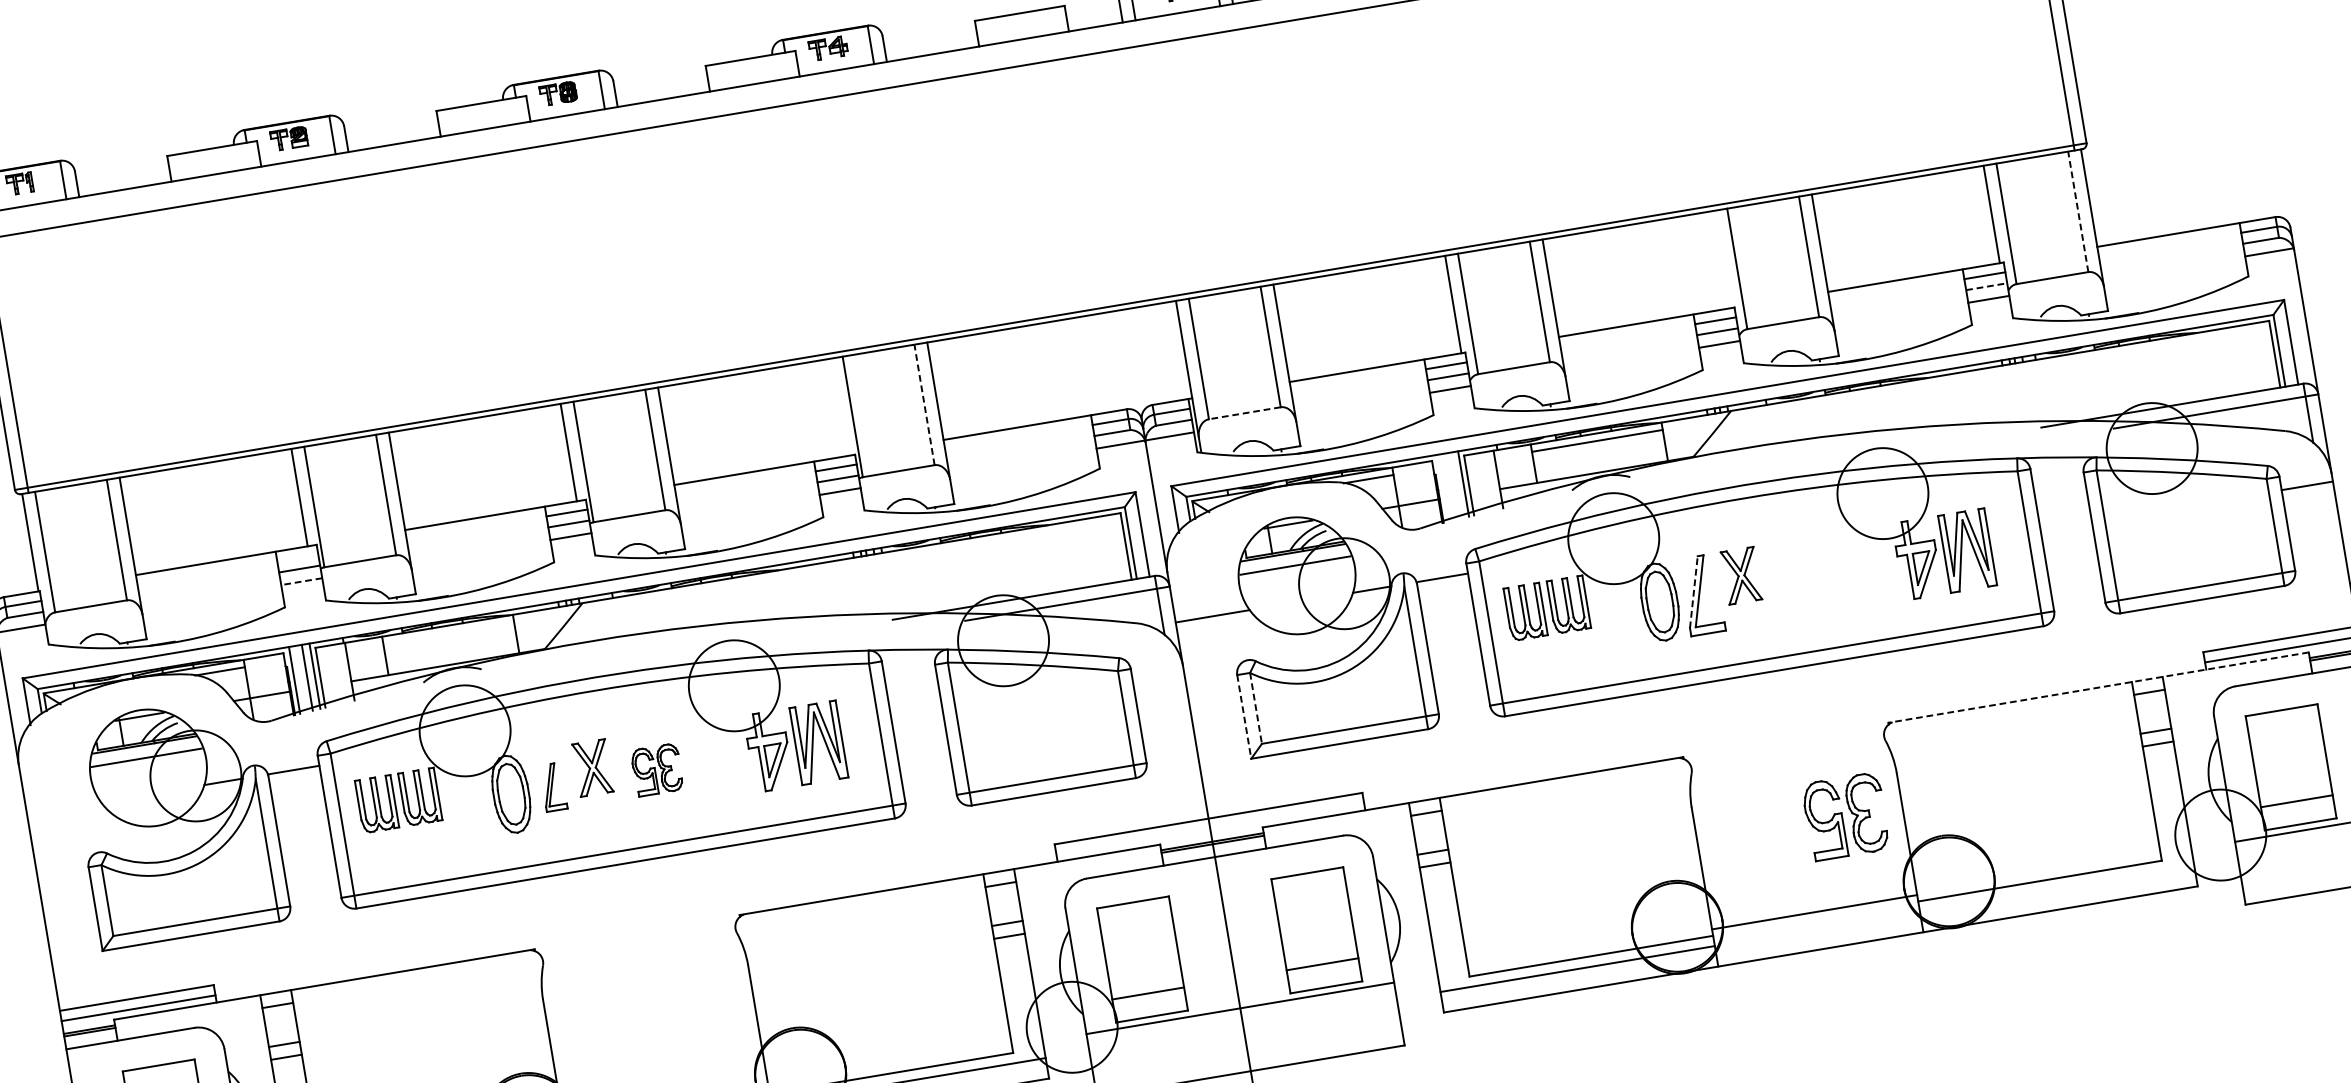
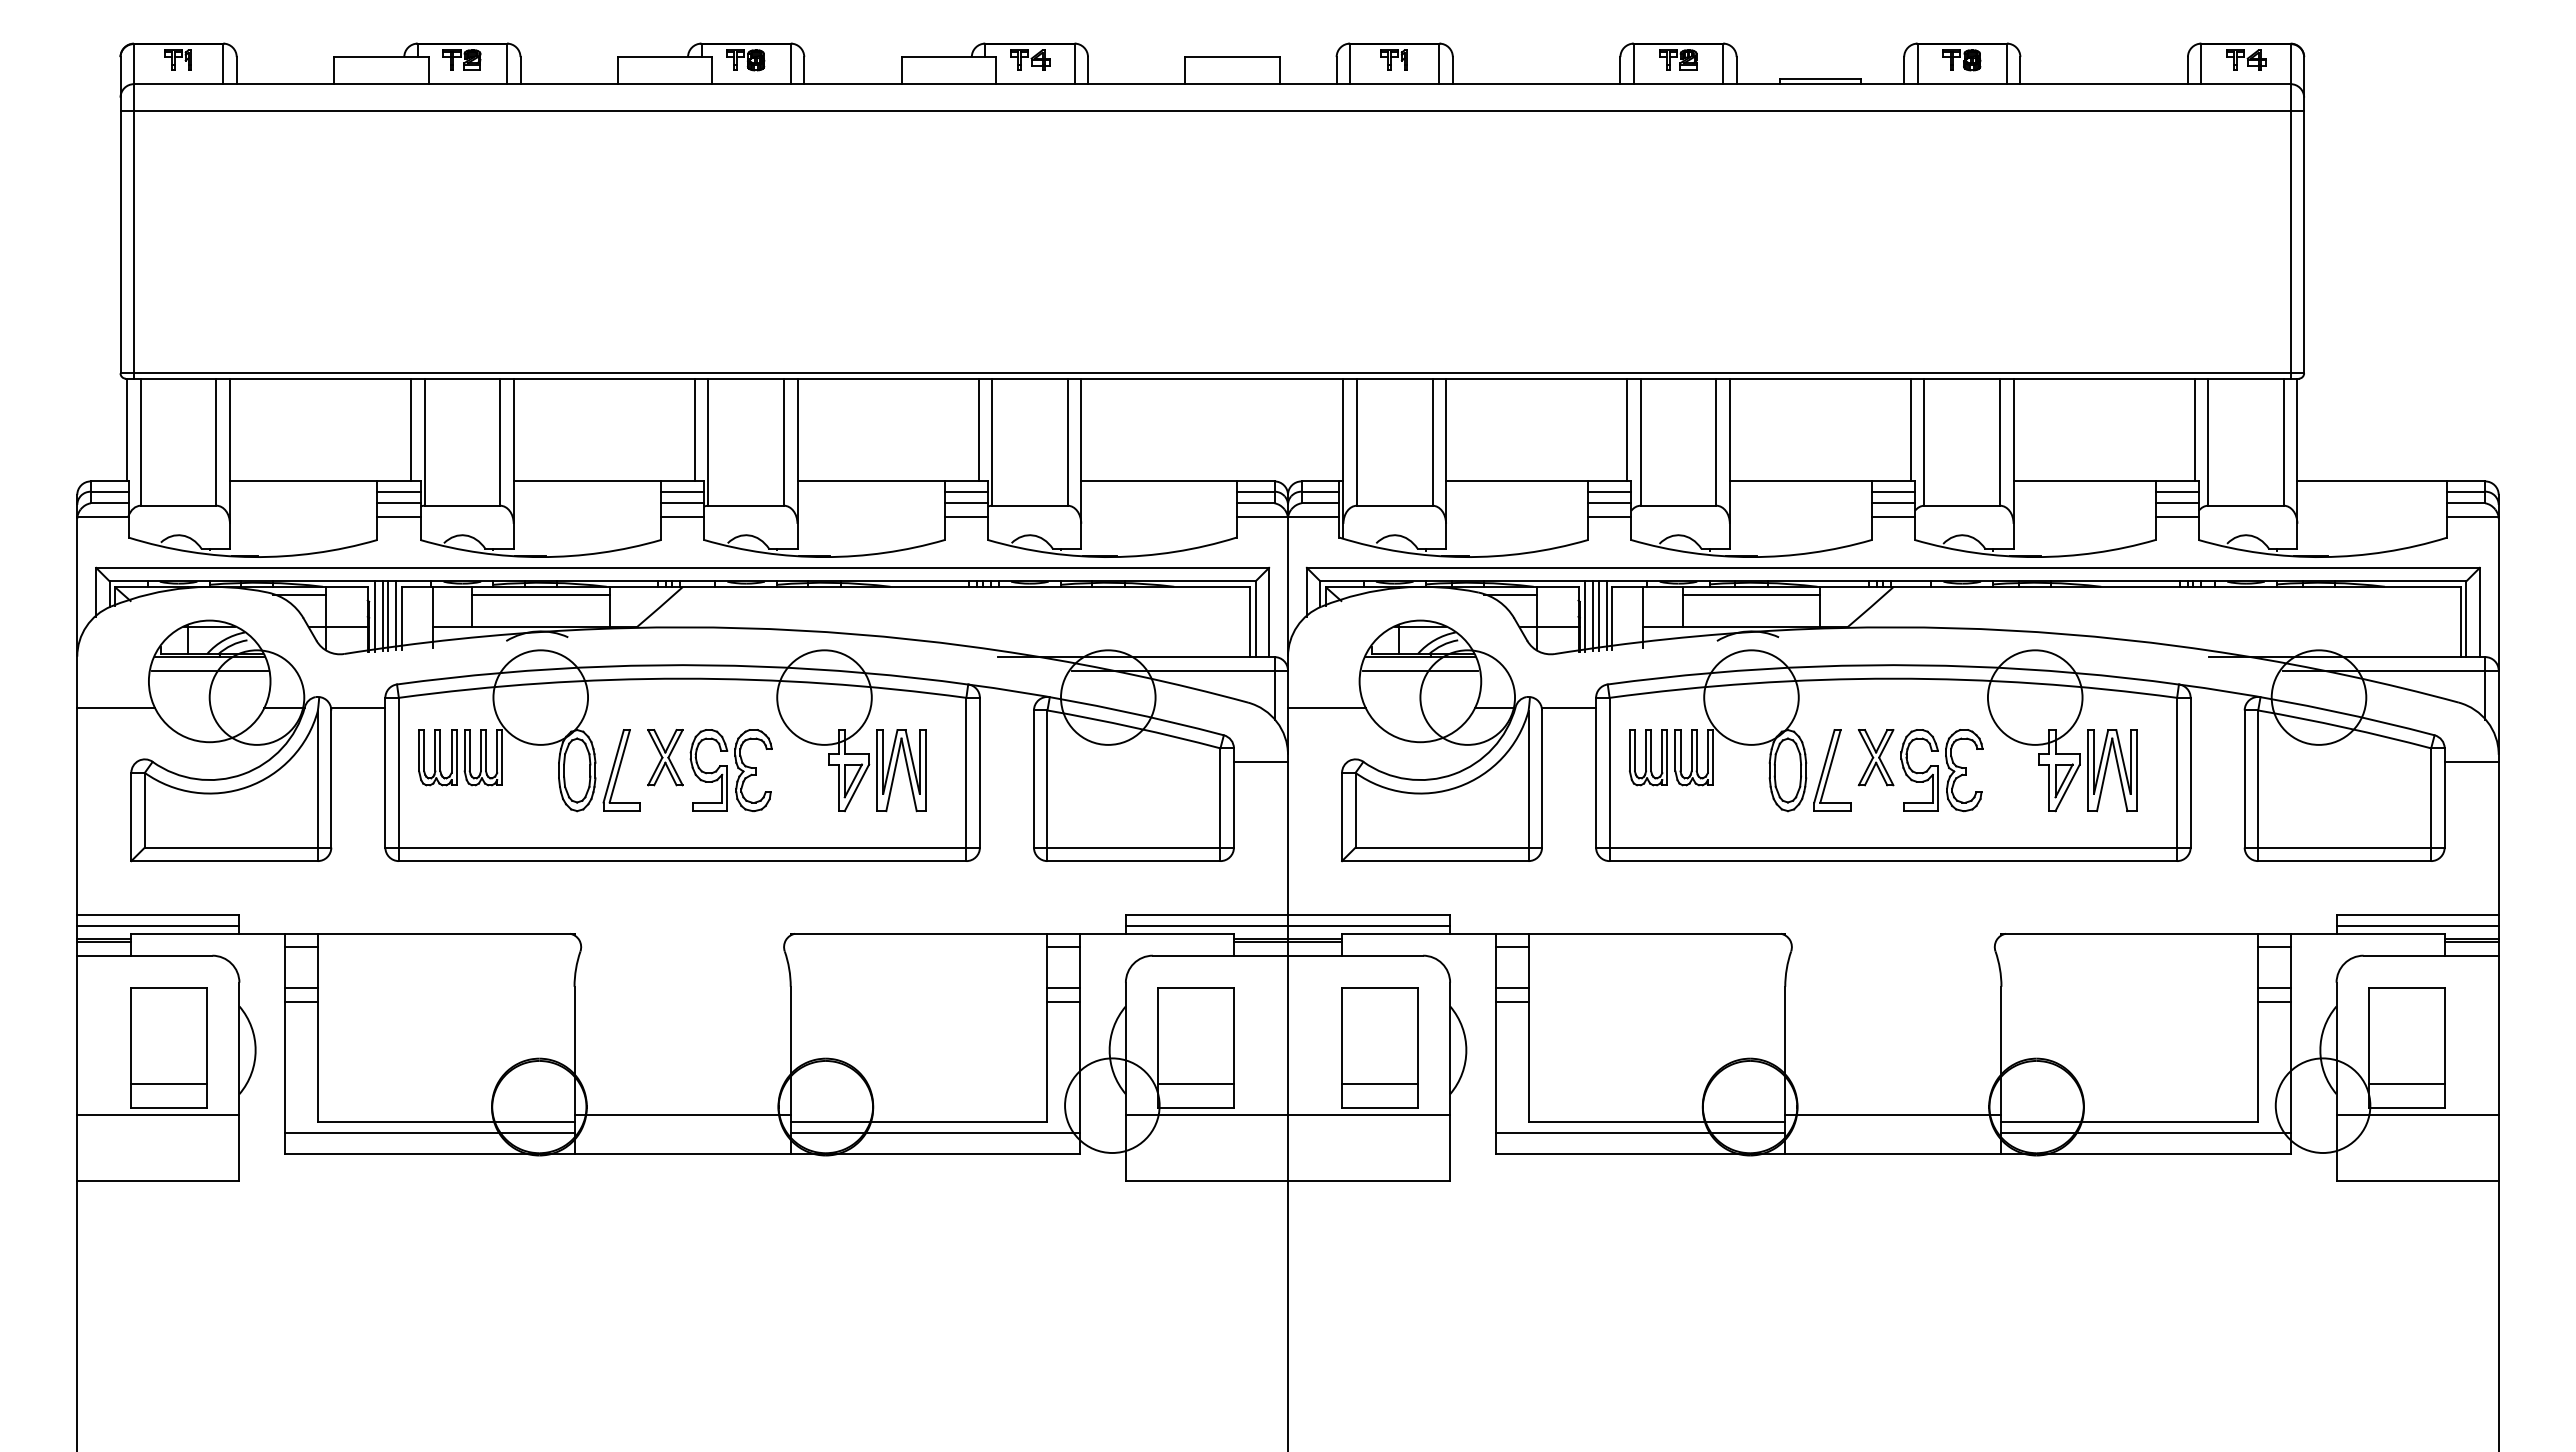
line: (2077, 212) -> (2283, 442), dashed -> solid
line: (1722, 259) -> (1910, 429), added
line: (1987, 286) -> (2177, 503), dashed -> solid
line: (924, 405) -> (1067, 442), dashed -> solid
line: (837, 407) -> (978, 429), added
line: (1244, 413) -> (1394, 505), dashed -> solid
line: (1455, 485) -> (1598, 615), added
line: (1450, 486) -> (1593, 616), added
line: (1443, 488) -> (1585, 616), added
line: (297, 557) -> (398, 491), added
line: (301, 581) -> (398, 516), dashed -> solid
line: (1693, 592) -> (1824, 766), dashed -> solid
line: (448, 633) -> (540, 594), added
line: (1158, 678) -> (1260, 762), added
line: (302, 679) -> (382, 616), added
line: (2098, 687) -> (2223, 933), dashed -> solid
line: (1255, 708) -> (1355, 810), dashed -> solid
line: (1244, 717) -> (1342, 817), dashed -> solid
part: (656, 769) -> (730, 770), size x1.67
part: (553, 787) -> (621, 770), size x1.67
line: (64, 808) -> (116, 708), added
part: (1845, 816) -> (1941, 770), moved
line: (1209, 828) -> (1287, 925), added
line: (2056, 888) -> (2145, 1132), added

